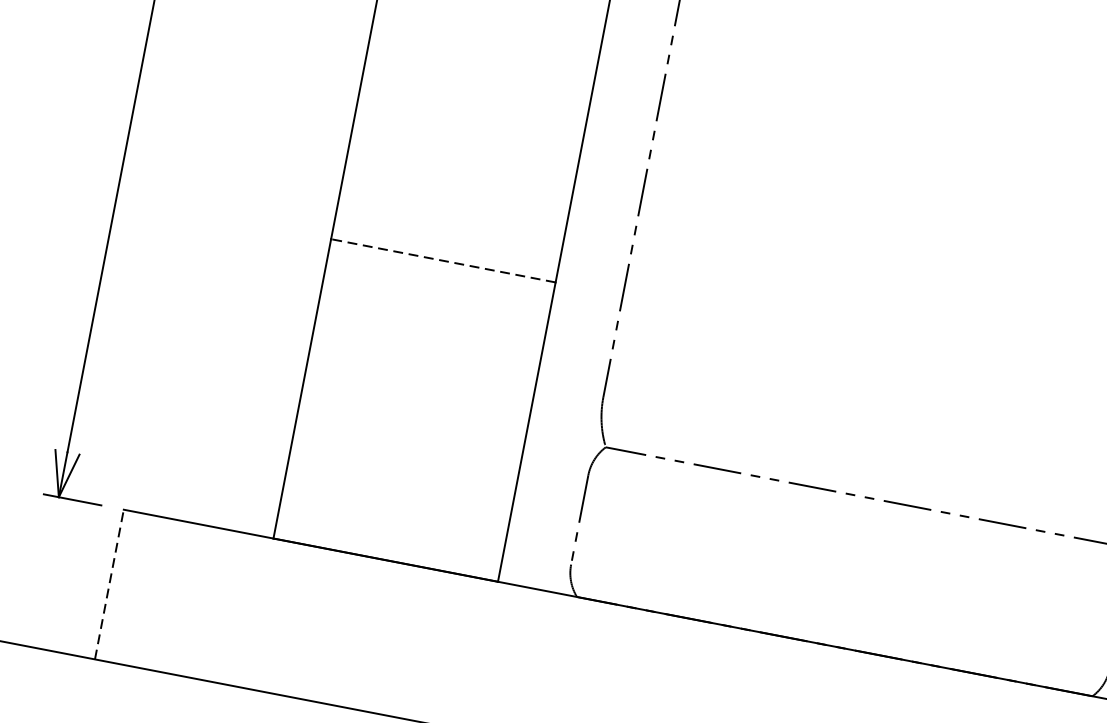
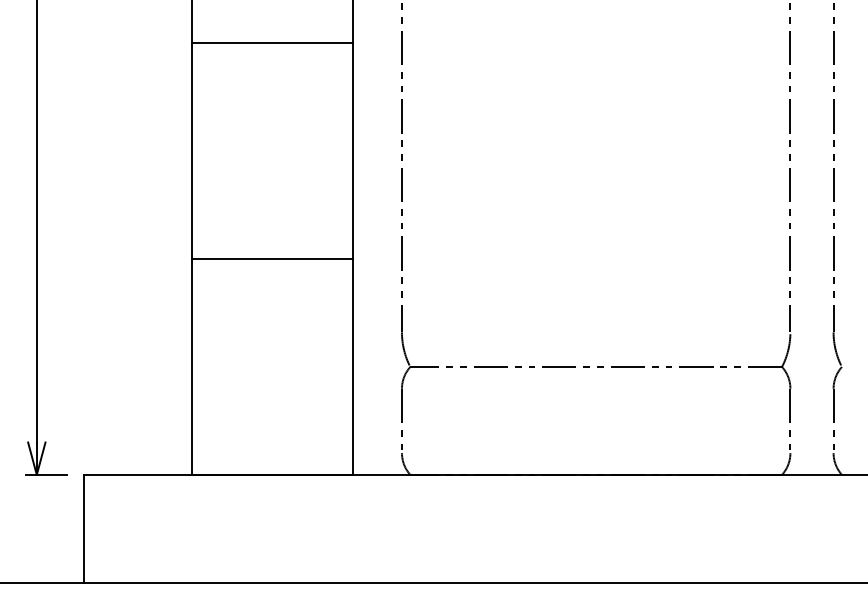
line: (443, 261) -> (272, 259), dashed -> solid
line: (109, 584) -> (83, 528), dashed -> solid

